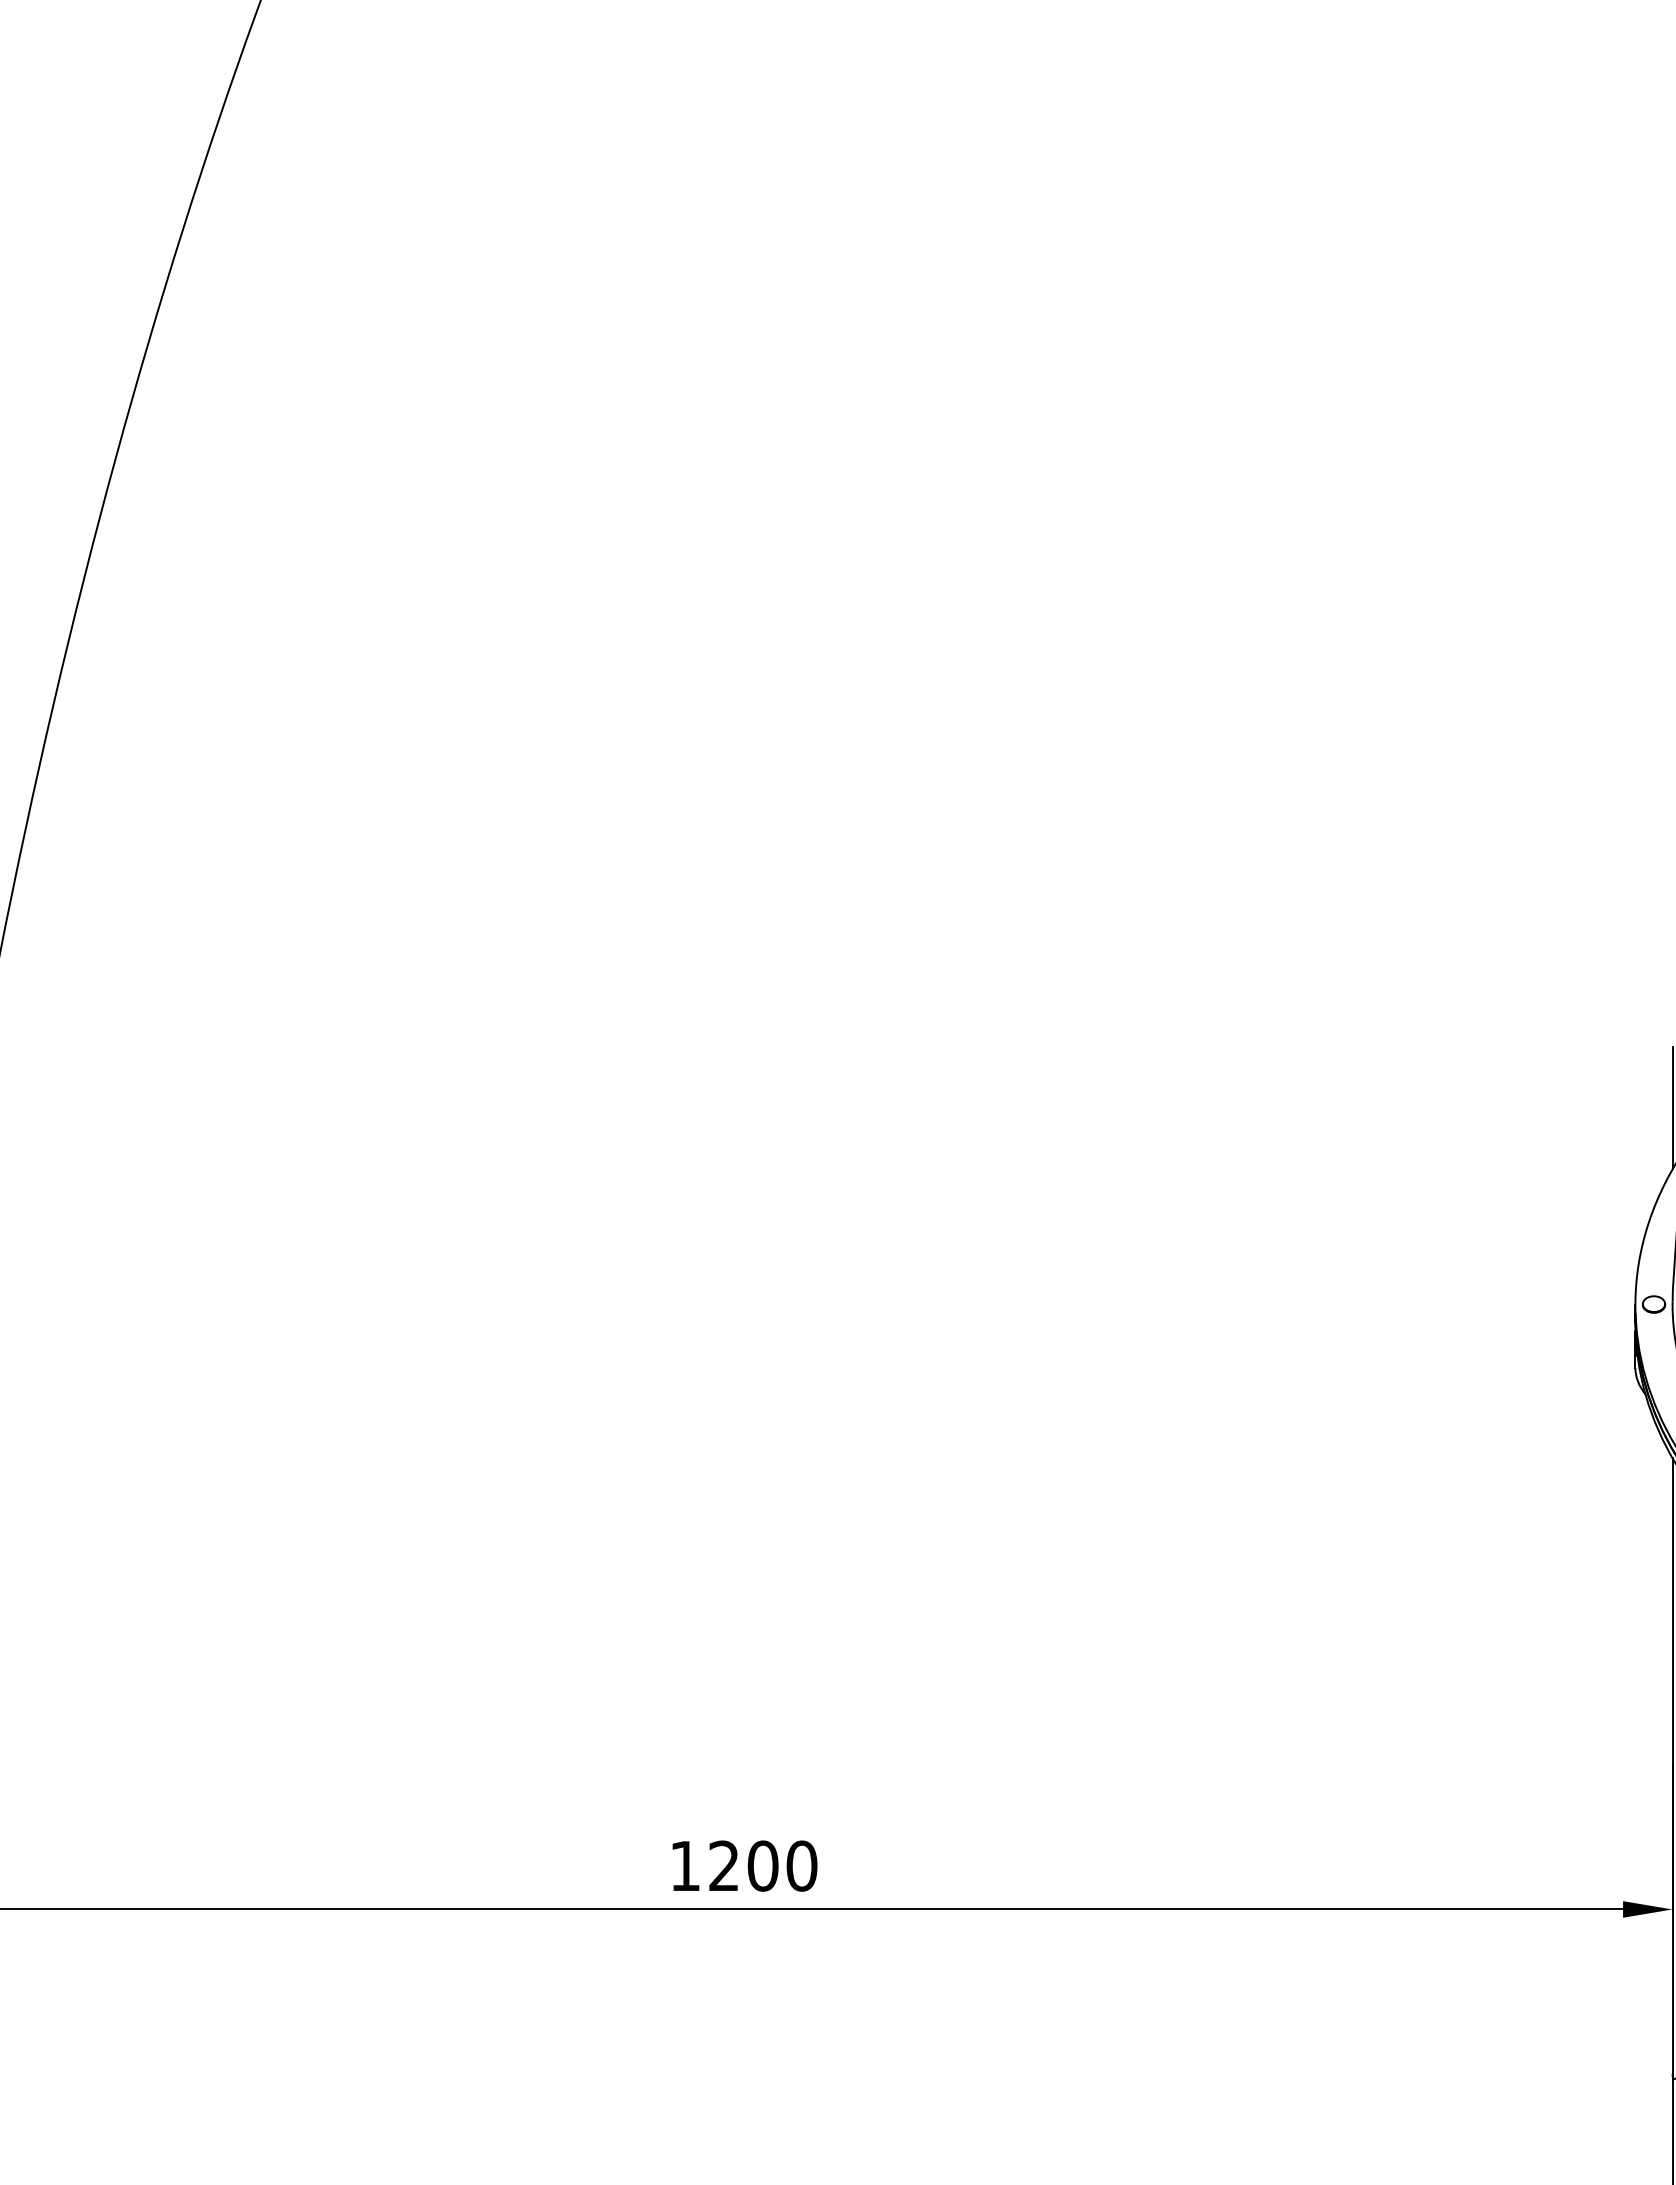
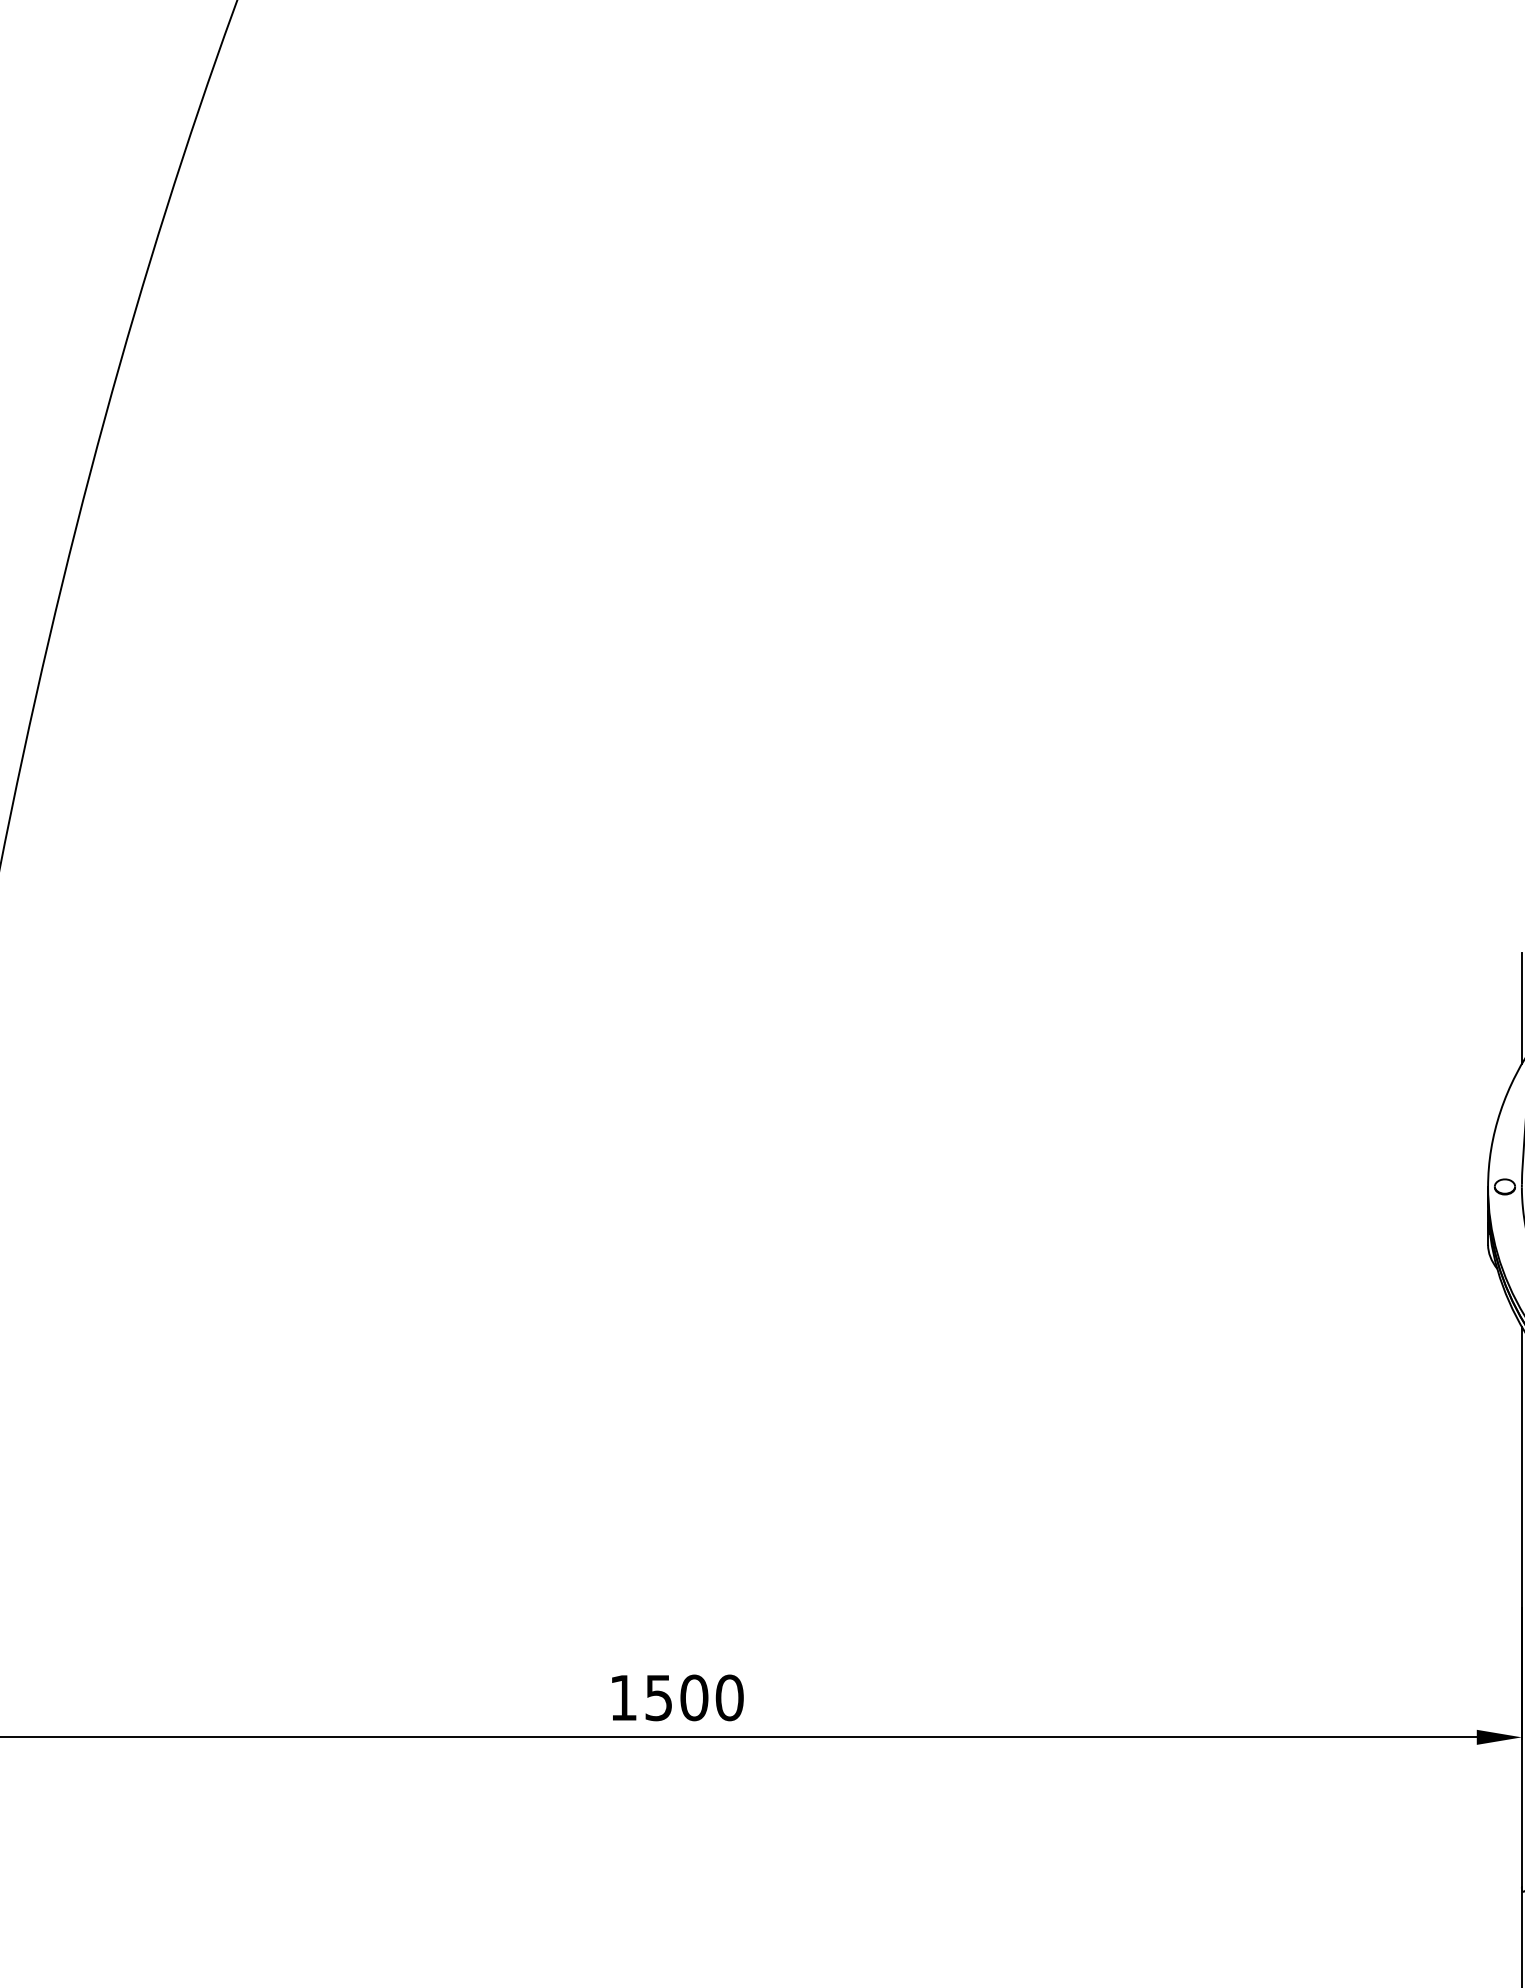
text: (723, 1865) -> (658, 1697), 1200 -> 1500

